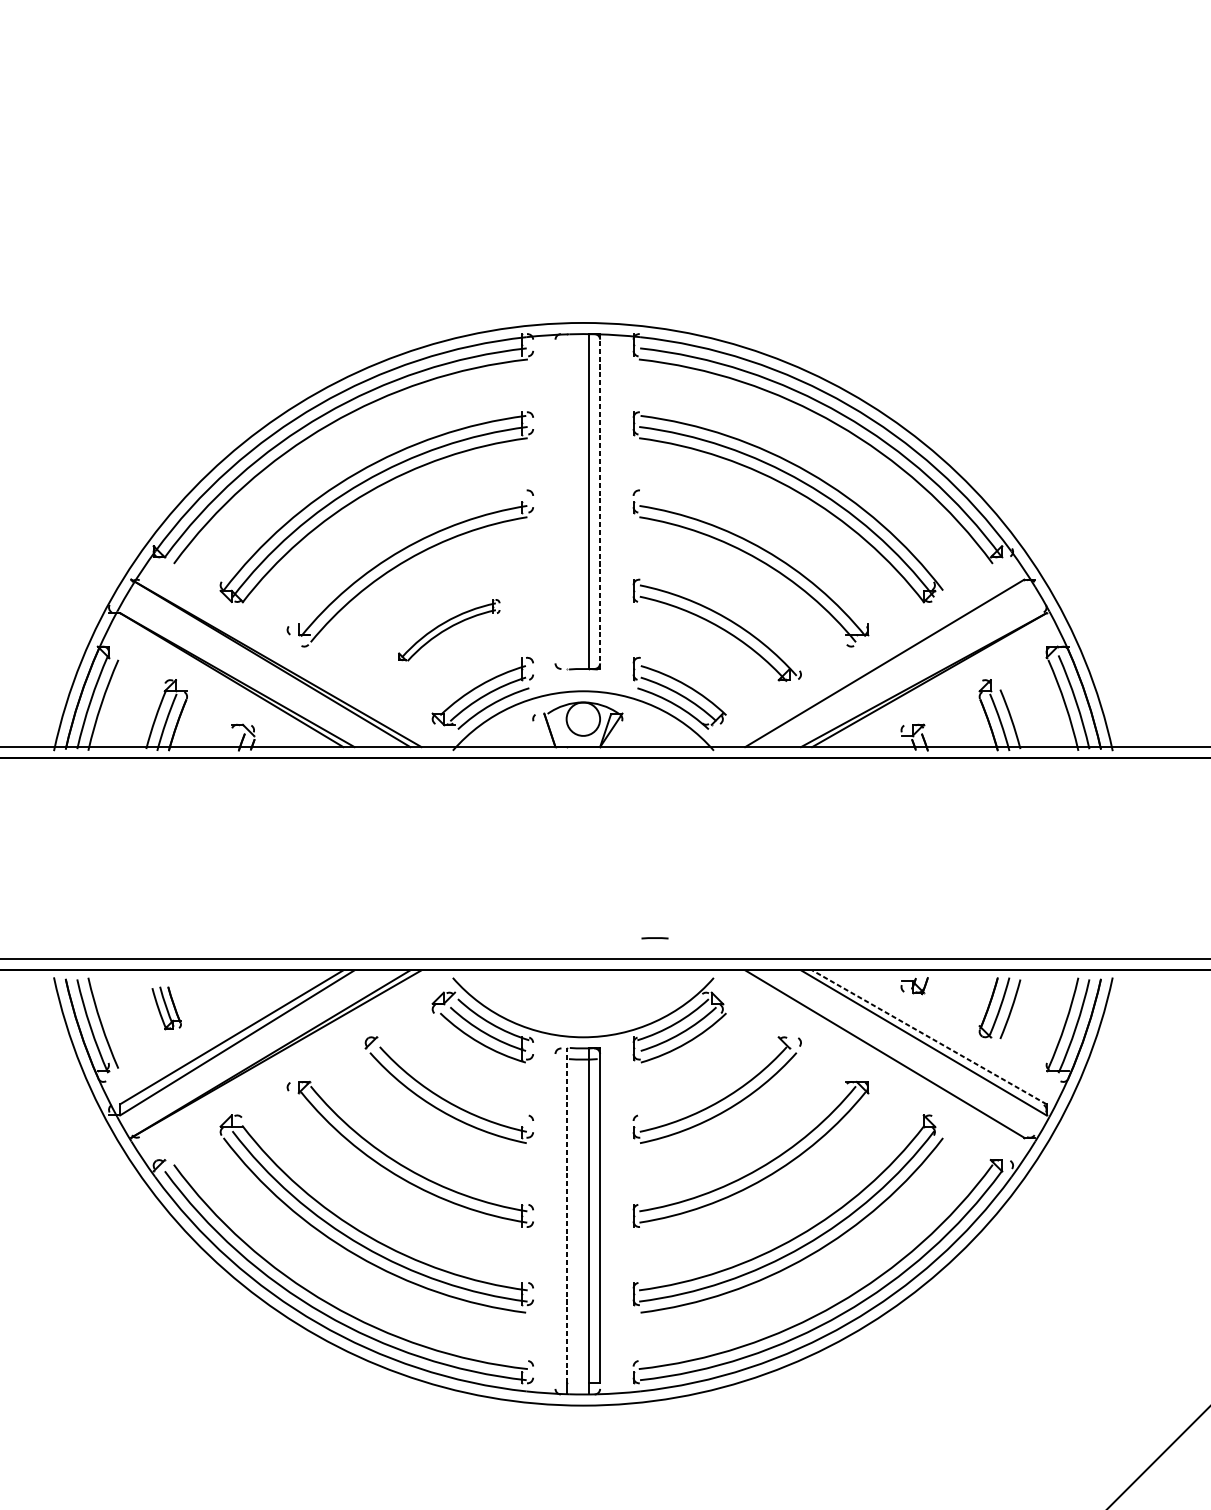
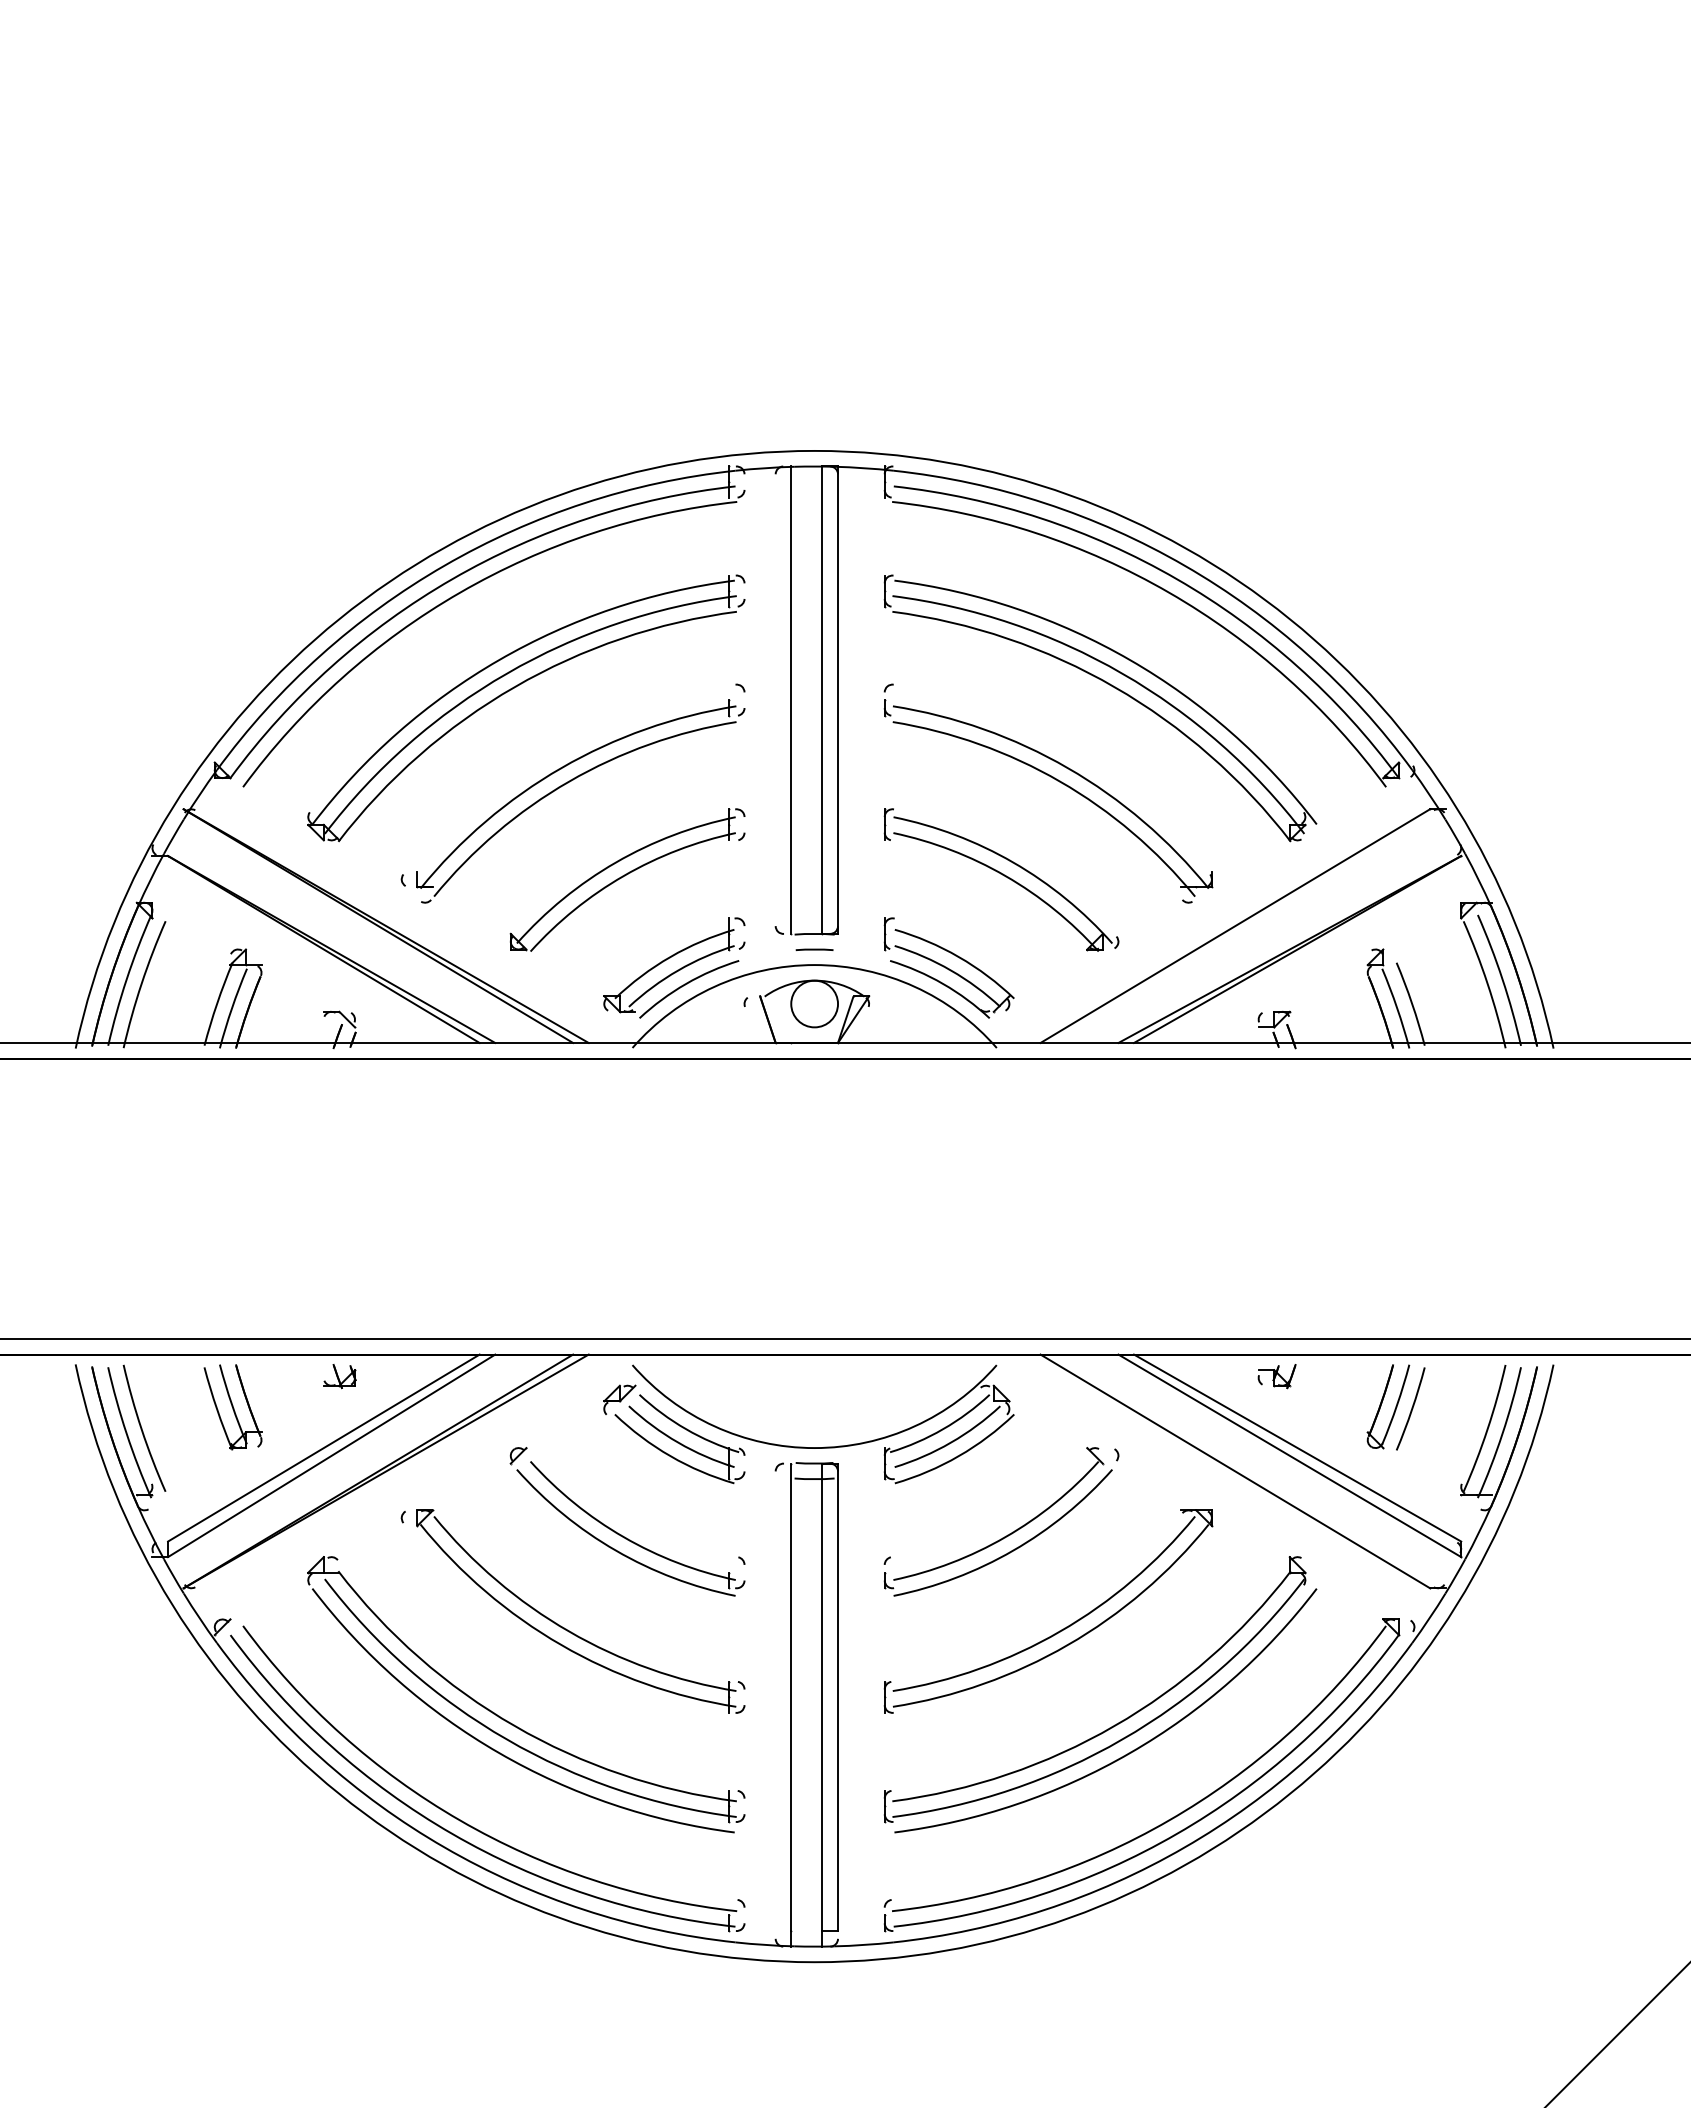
line: (566, 501) -> (791, 699), added
line: (600, 501) -> (838, 700), dashed -> solid
part: (449, 629) -> (627, 879), size x1.67
line: (654, 938) -> (814, 949), moved
part: (243, 986) -> (339, 1376), added
part: (166, 1008) -> (232, 1407), size x1.43
line: (929, 1036) -> (1297, 1447), dashed -> solid
line: (566, 1216) -> (791, 1697), dashed -> solid

